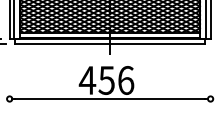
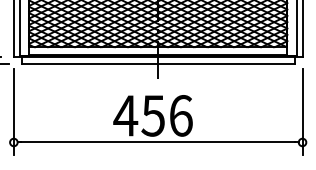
line: (9, 77) -> (13, 111), added
line: (210, 77) -> (302, 111), added

